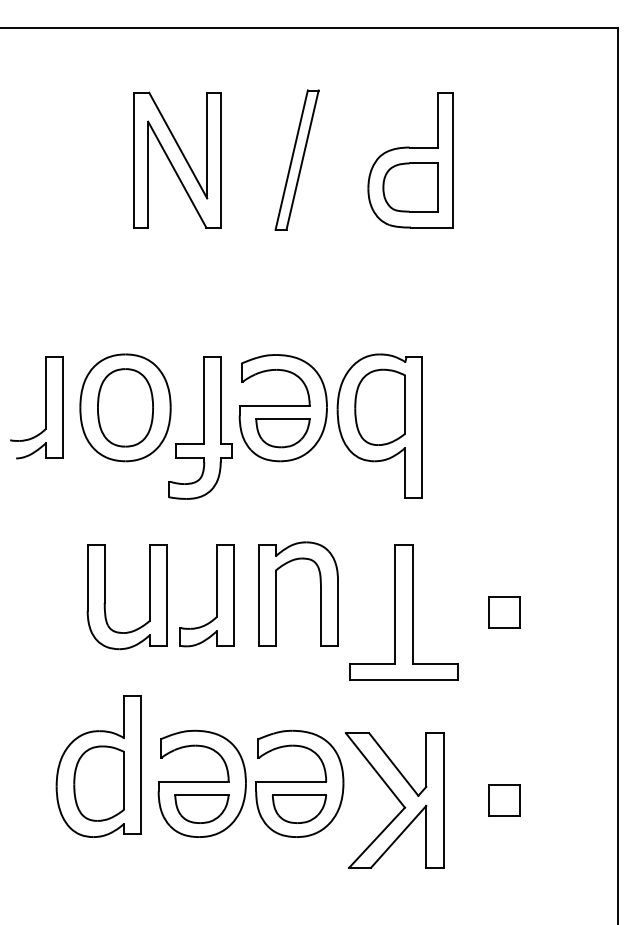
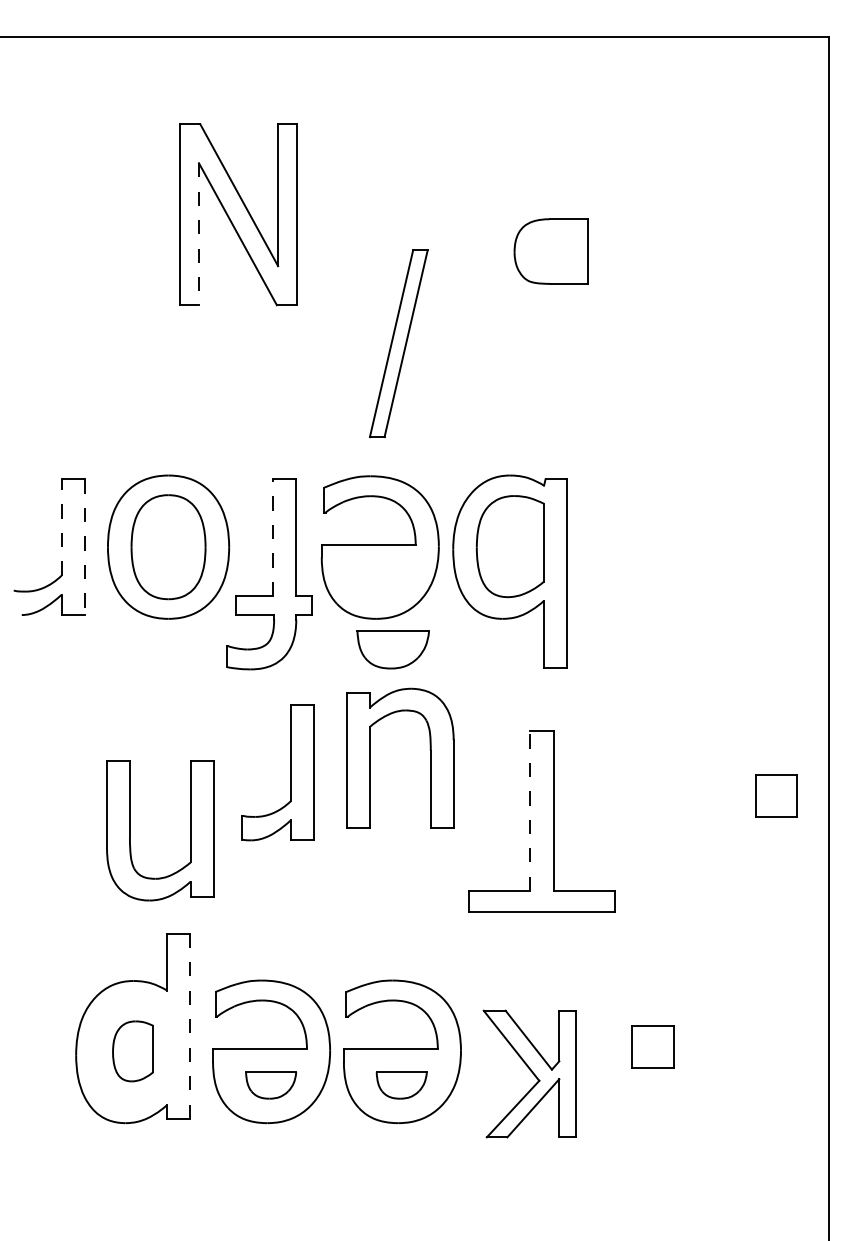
part: (296, 159) -> (397, 342), moved
part: (410, 160) -> (550, 215), removed
line: (148, 174) -> (199, 234), solid -> dashed
line: (45, 393) -> (61, 527), solid -> dashed
line: (203, 400) -> (273, 537), solid -> dashed
line: (62, 407) -> (83, 546), solid -> dashed
part: (282, 433) -> (392, 650), moved
part: (276, 593) -> (371, 757), moved
part: (216, 595) -> (290, 772), moved
part: (105, 597) -> (130, 831), moved
line: (394, 604) -> (529, 811), solid -> dashed
part: (504, 612) -> (776, 796), moved
line: (141, 765) -> (189, 1027), solid -> dashed
part: (98, 783) -> (132, 1051), size x0.6
part: (394, 800) -> (529, 1074), size x0.7
part: (504, 800) -> (652, 1047), moved
part: (201, 808) -> (270, 1084), size x0.7
part: (298, 808) -> (400, 1084), size x0.7

